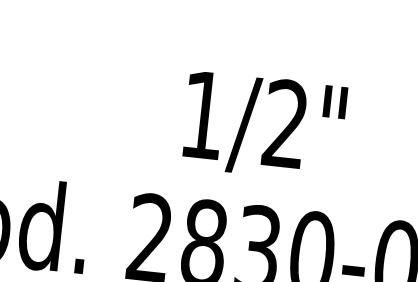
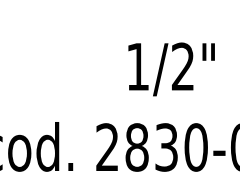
text: (263, 126) -> (171, 69), moved

